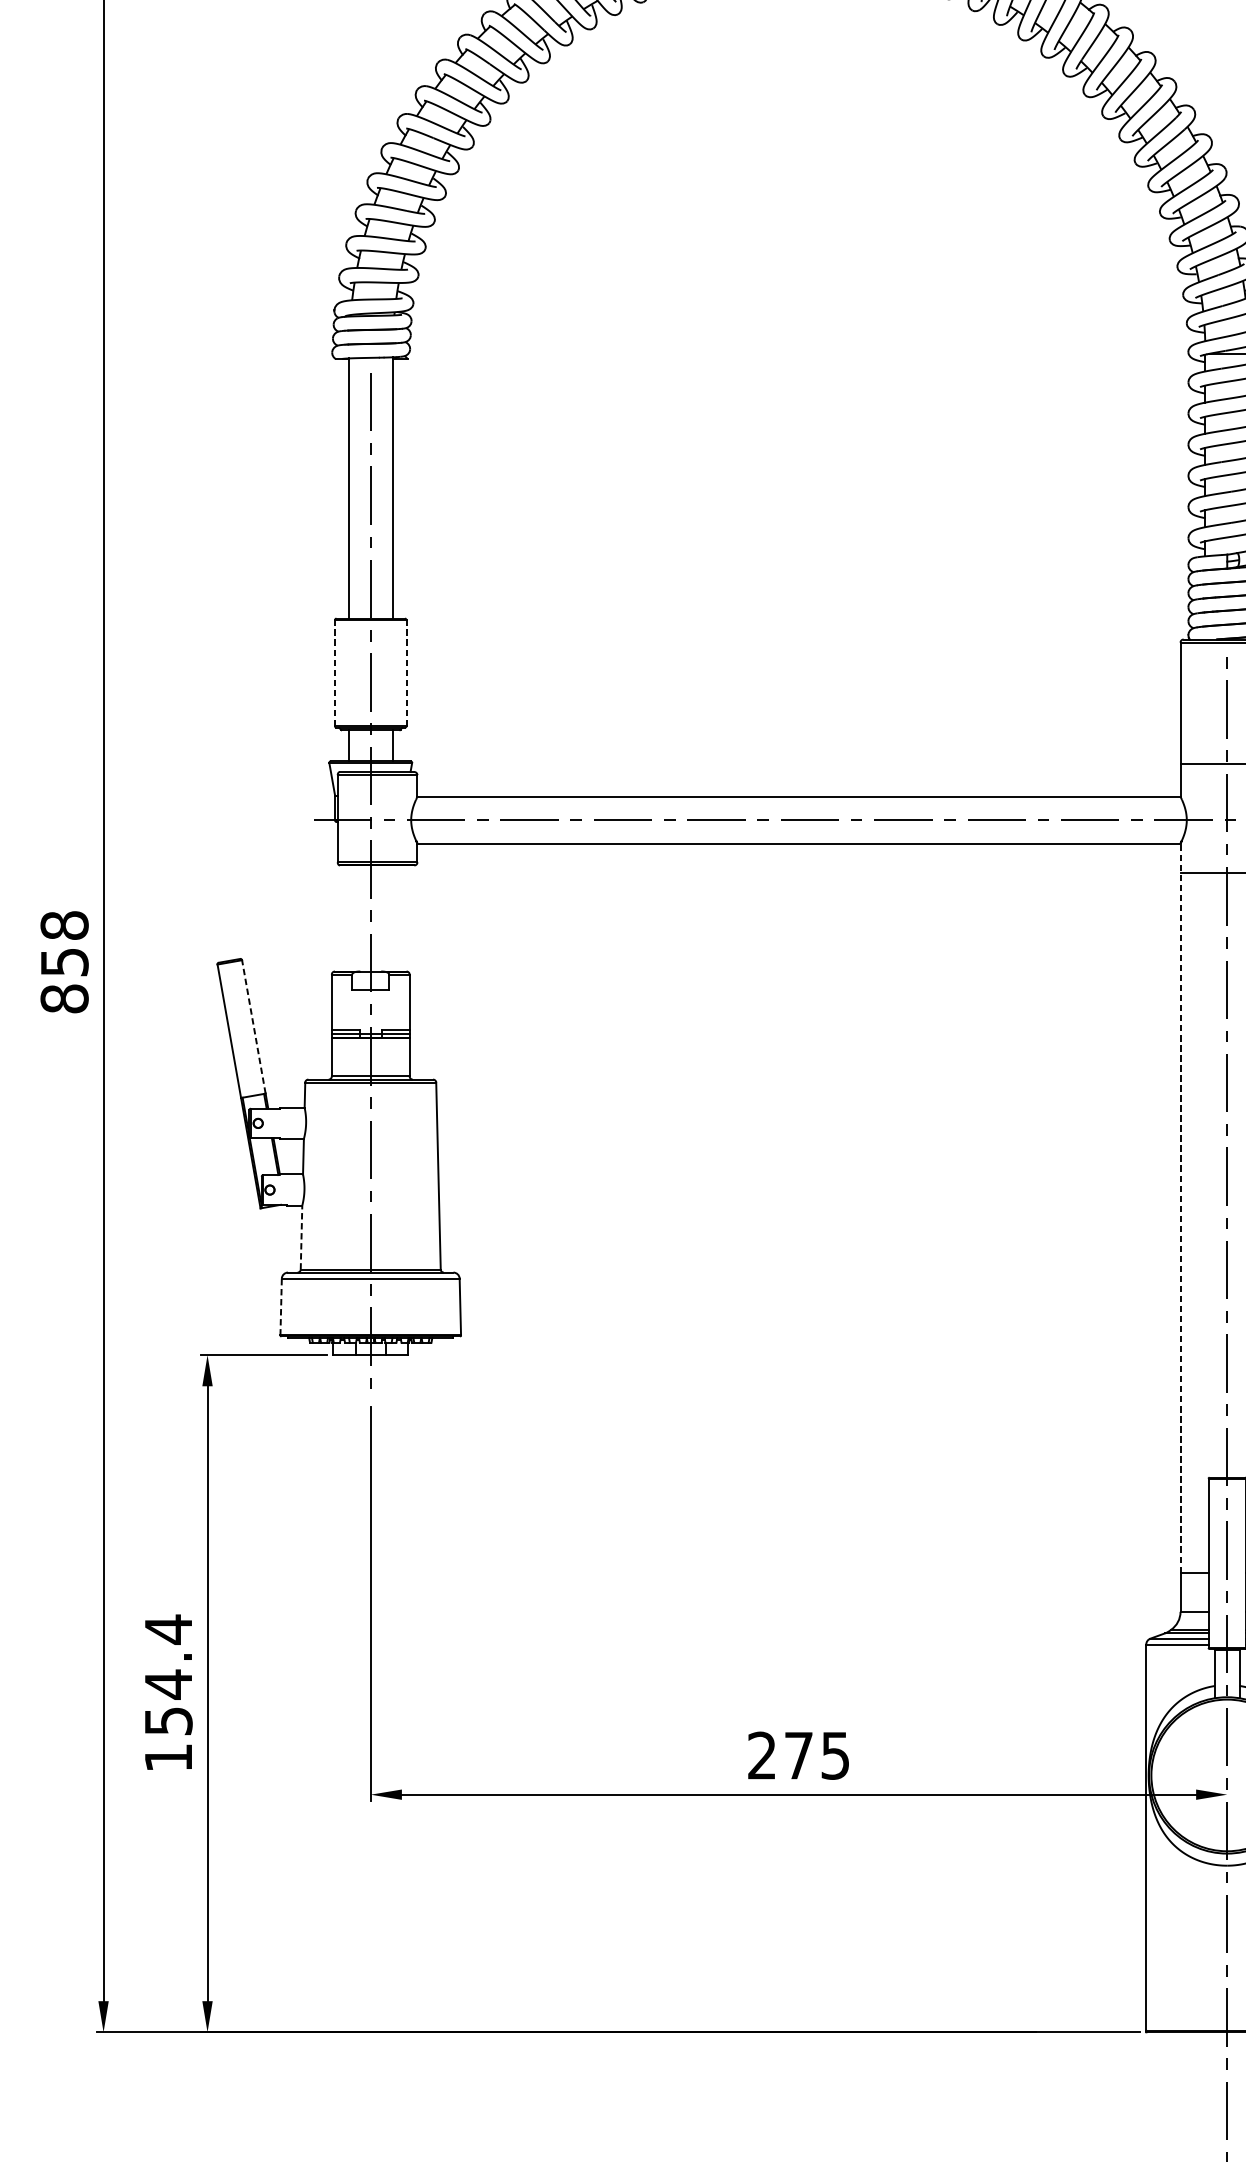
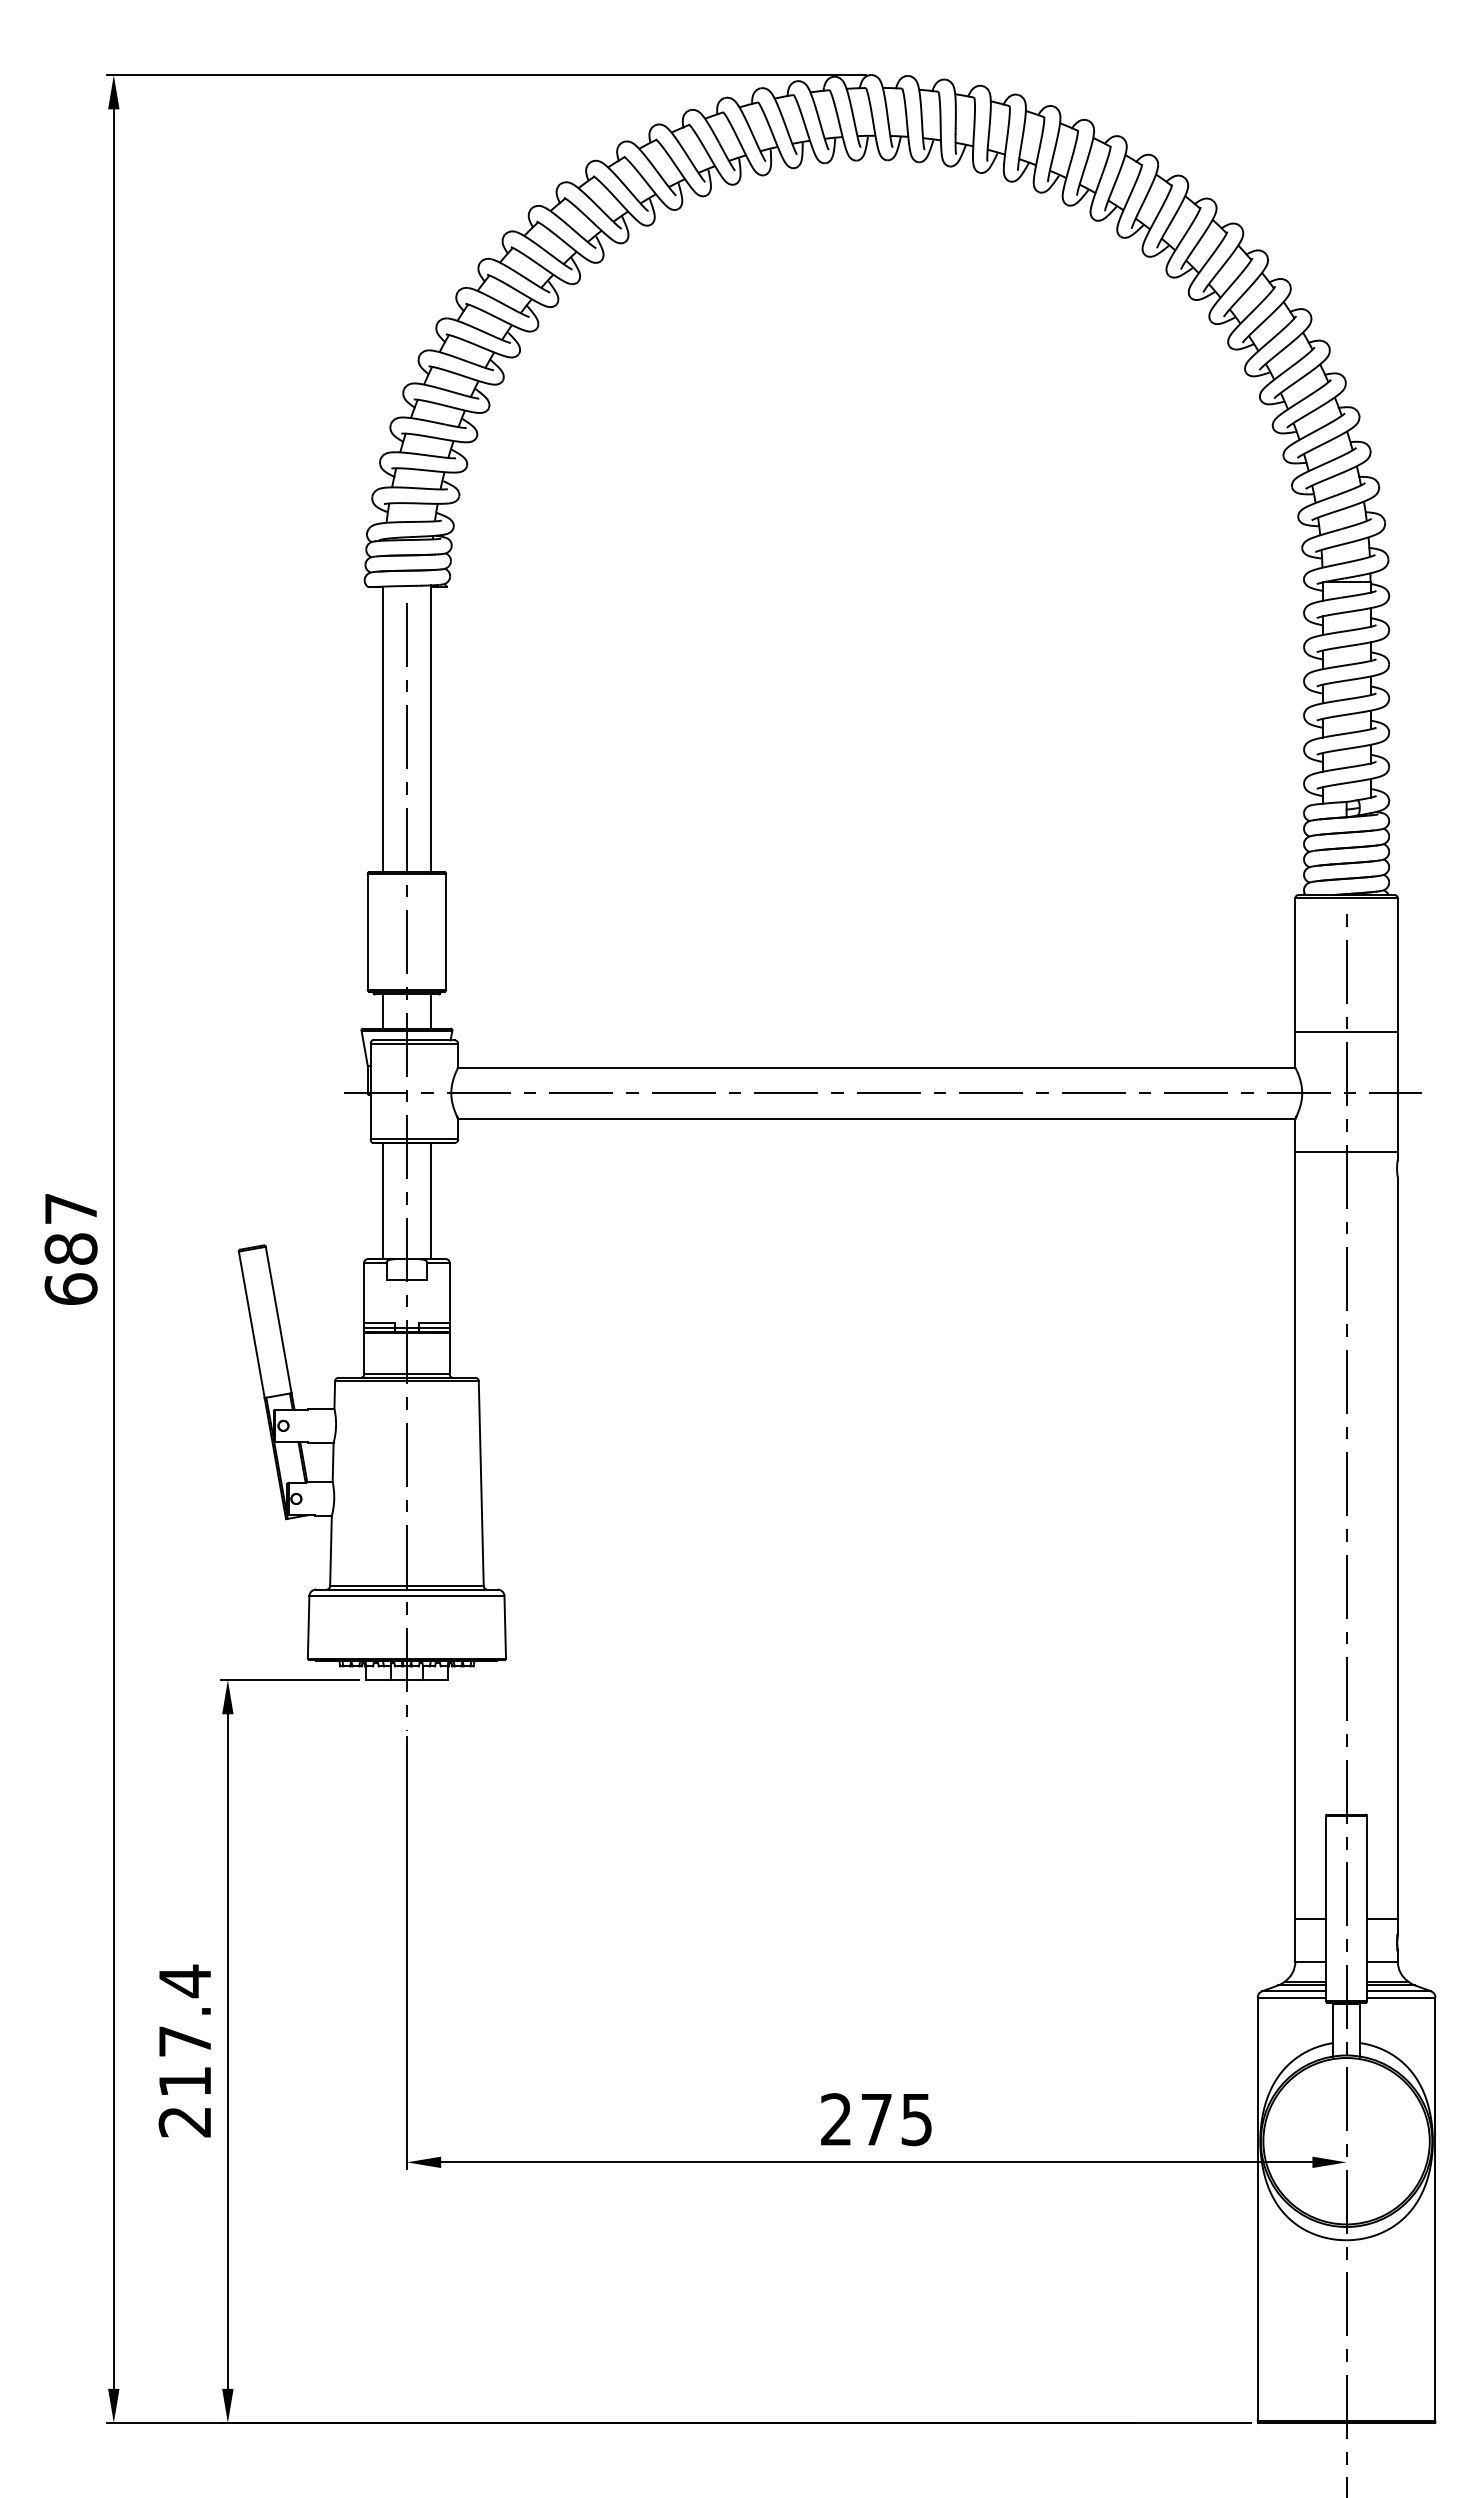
line: (334, 672) -> (367, 931), dashed -> solid
line: (406, 672) -> (446, 931), dashed -> solid
line: (349, 917) -> (383, 1200), added
line: (392, 917) -> (430, 1200), added
text: (64, 962) -> (70, 1249), 858 -> 687
line: (253, 1026) -> (278, 1319), dashed -> solid
line: (1180, 1207) -> (1295, 1518), dashed -> solid
line: (301, 1236) -> (331, 1550), dashed -> solid
line: (281, 1306) -> (308, 1626), dashed -> solid
text: (167, 1721) -> (184, 2081), 154.4 -> 217.4

